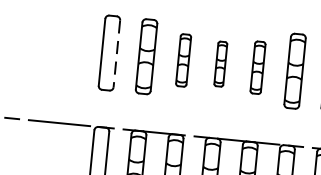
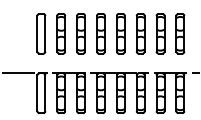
line: (117, 53) -> (45, 33), dashed -> solid
part: (182, 59) -> (80, 33), size x1.43
part: (219, 63) -> (100, 33), size x1.67
part: (257, 67) -> (120, 33), size x1.43

